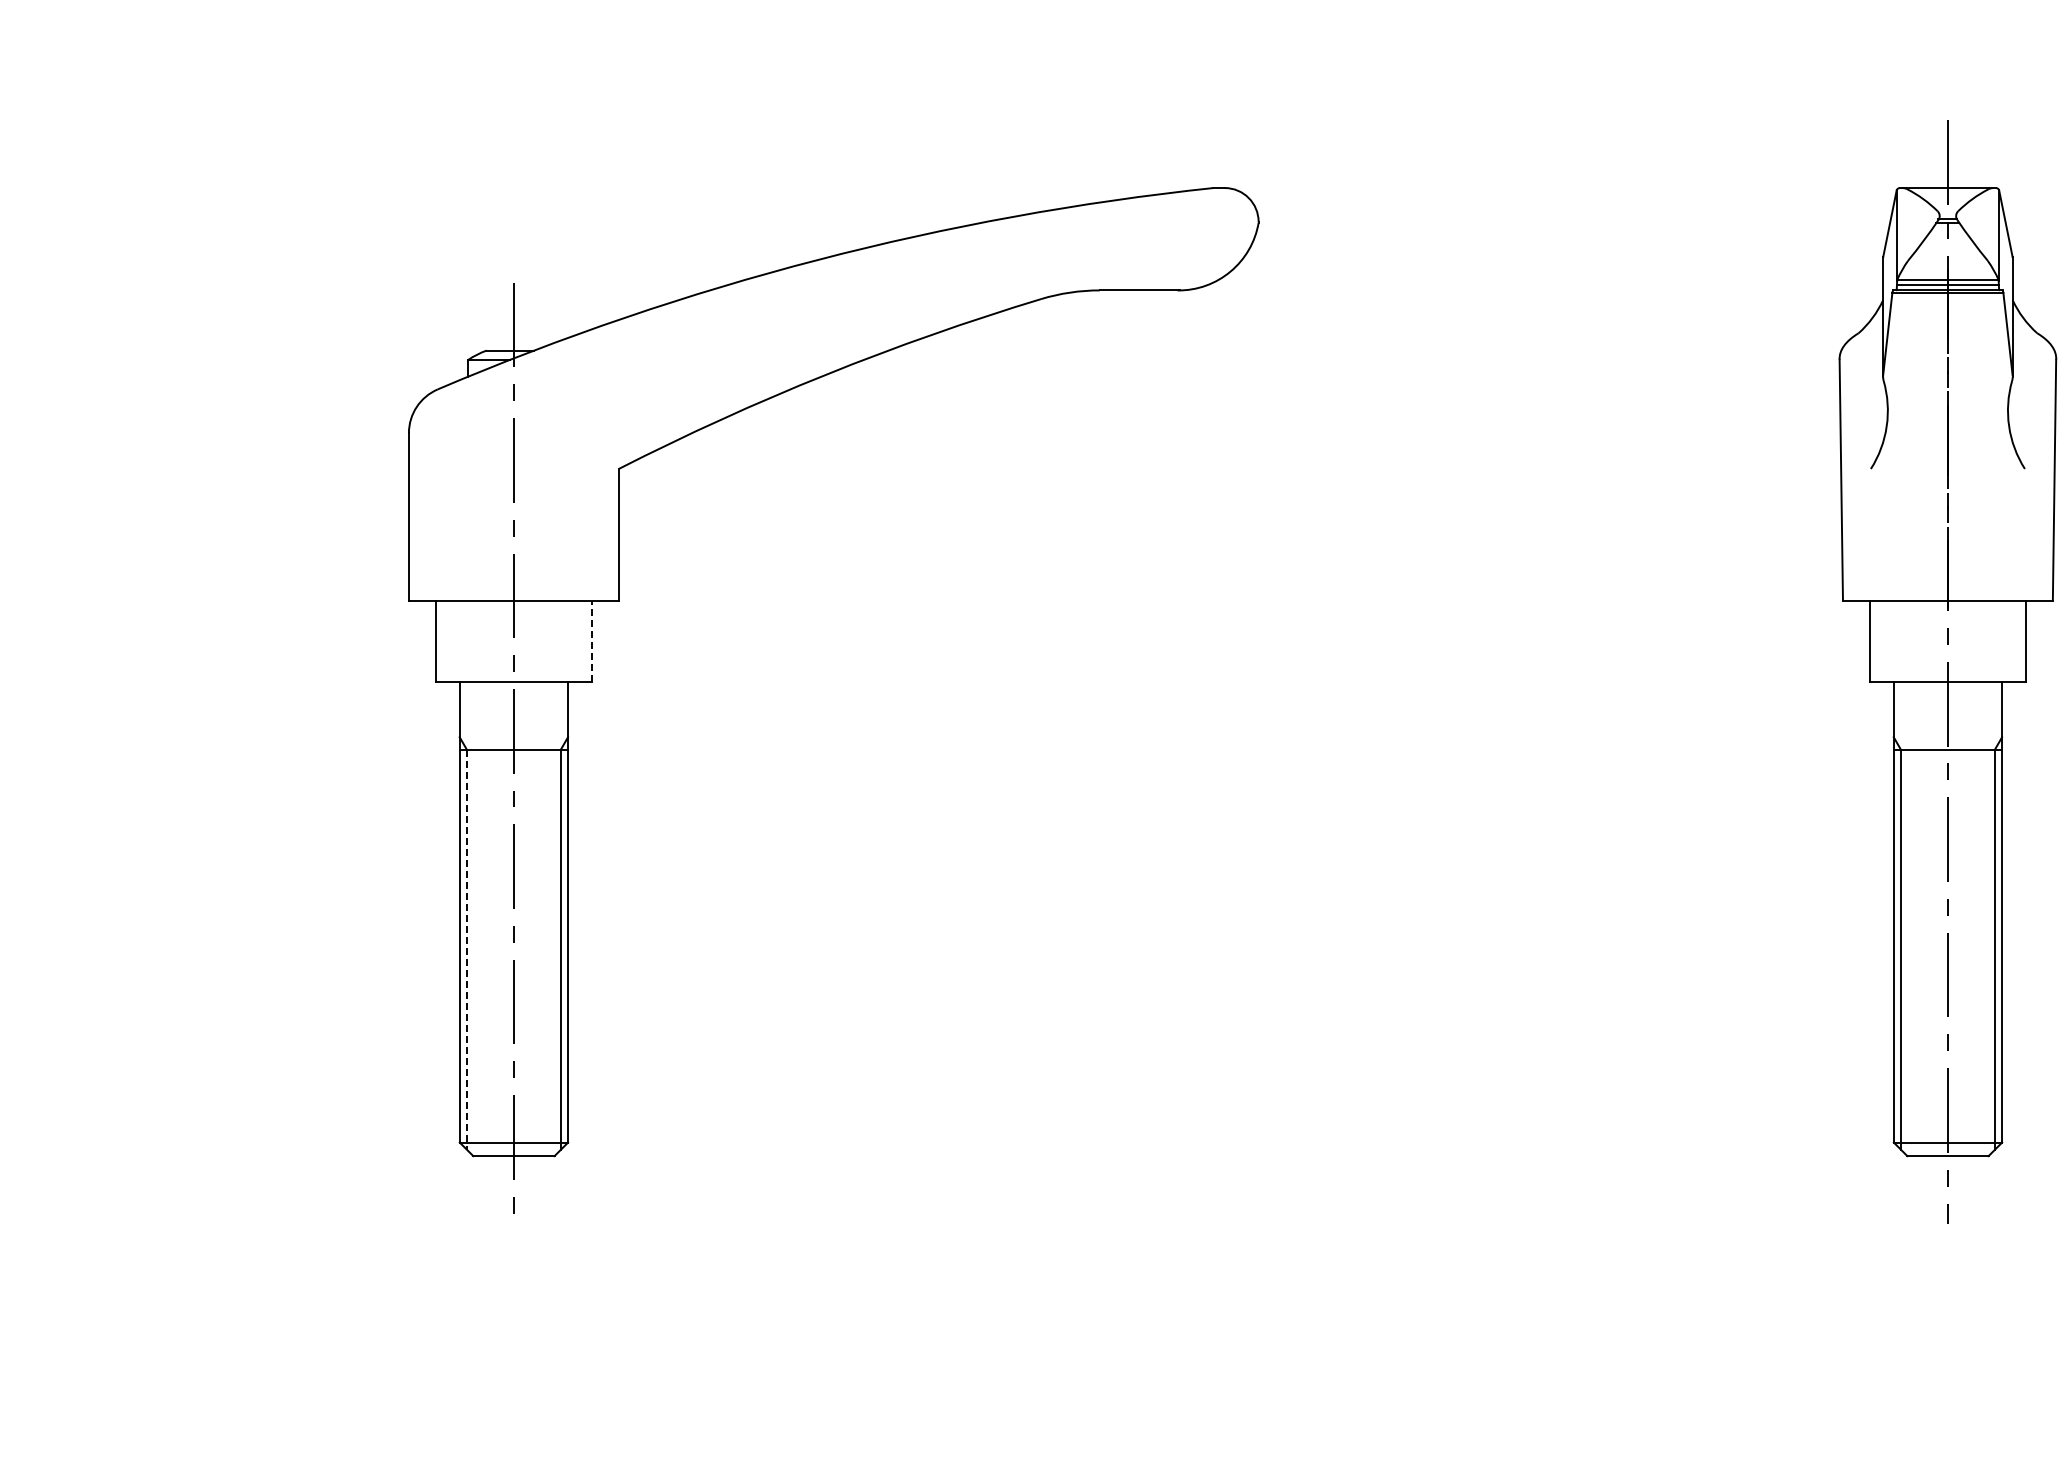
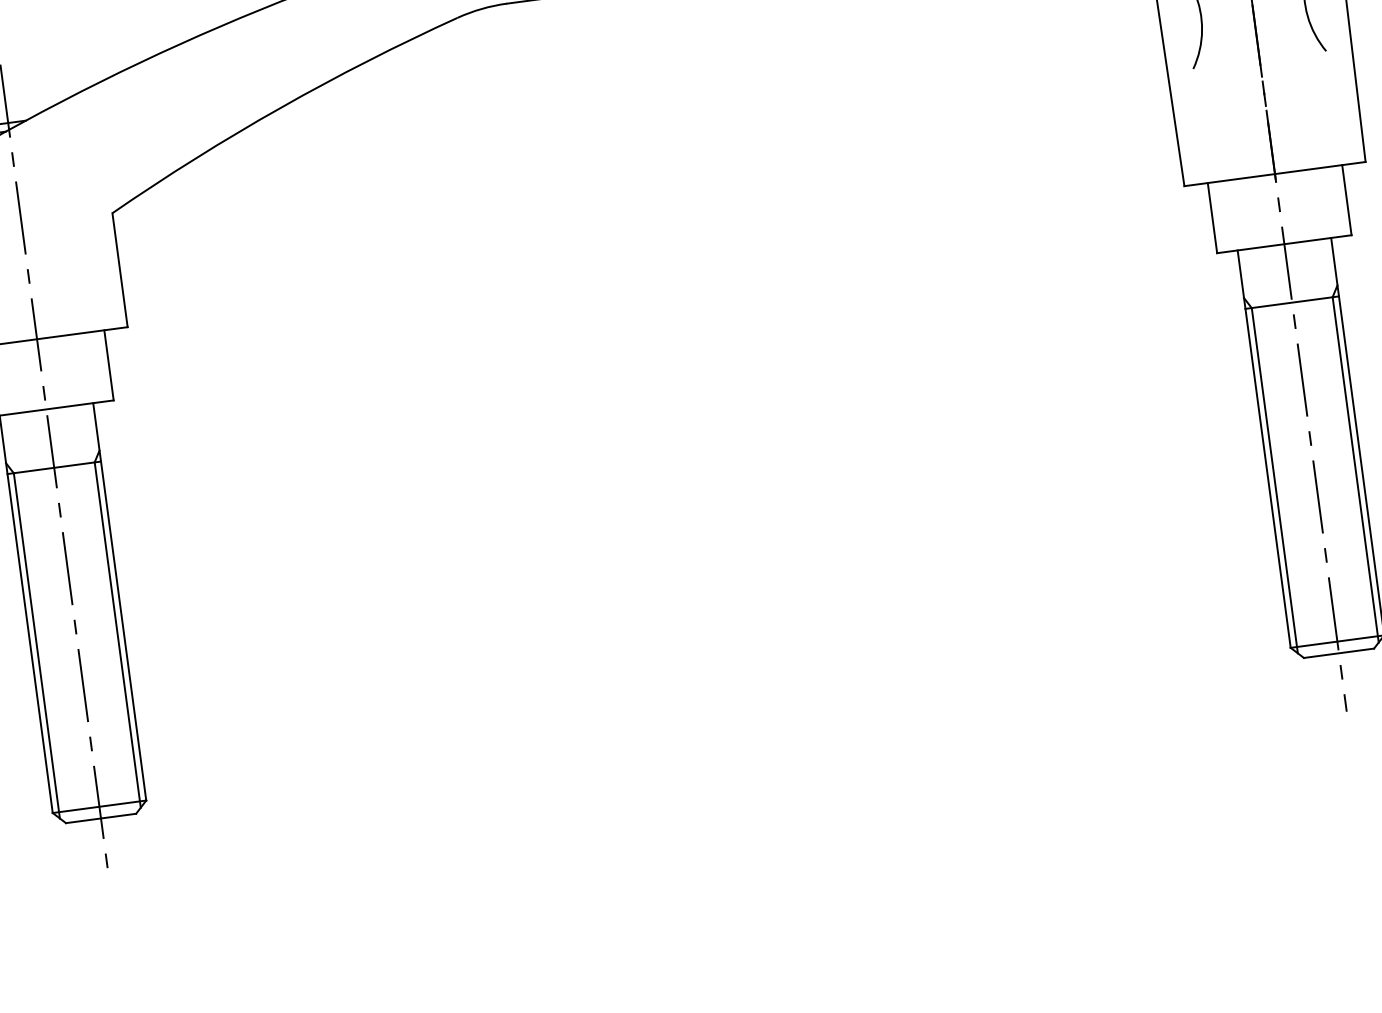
line: (591, 641) -> (108, 365), dashed -> solid
line: (467, 950) -> (37, 646), dashed -> solid

